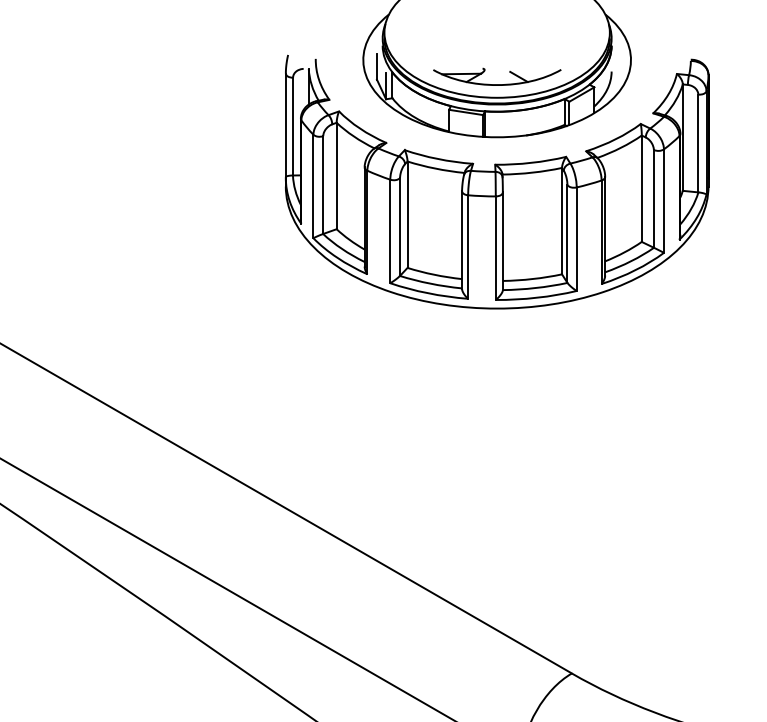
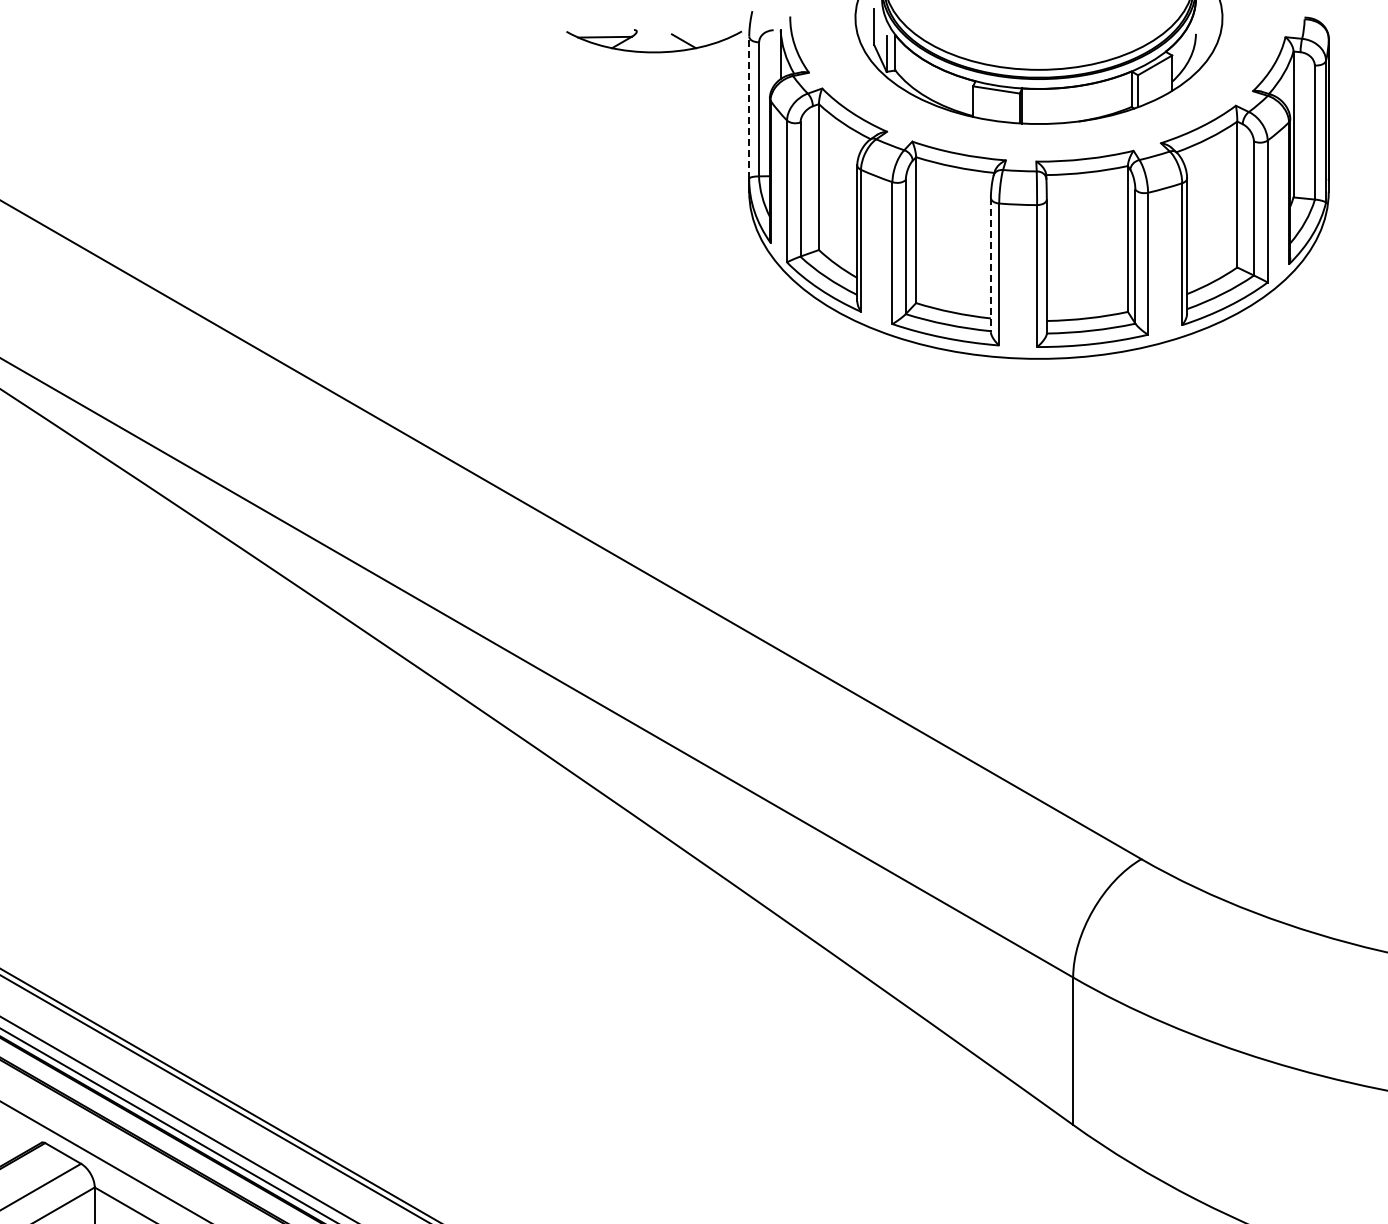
part: (497, 84) -> (654, 51), moved
line: (286, 125) -> (749, 107), solid -> dashed
line: (461, 240) -> (990, 265), solid -> dashed

